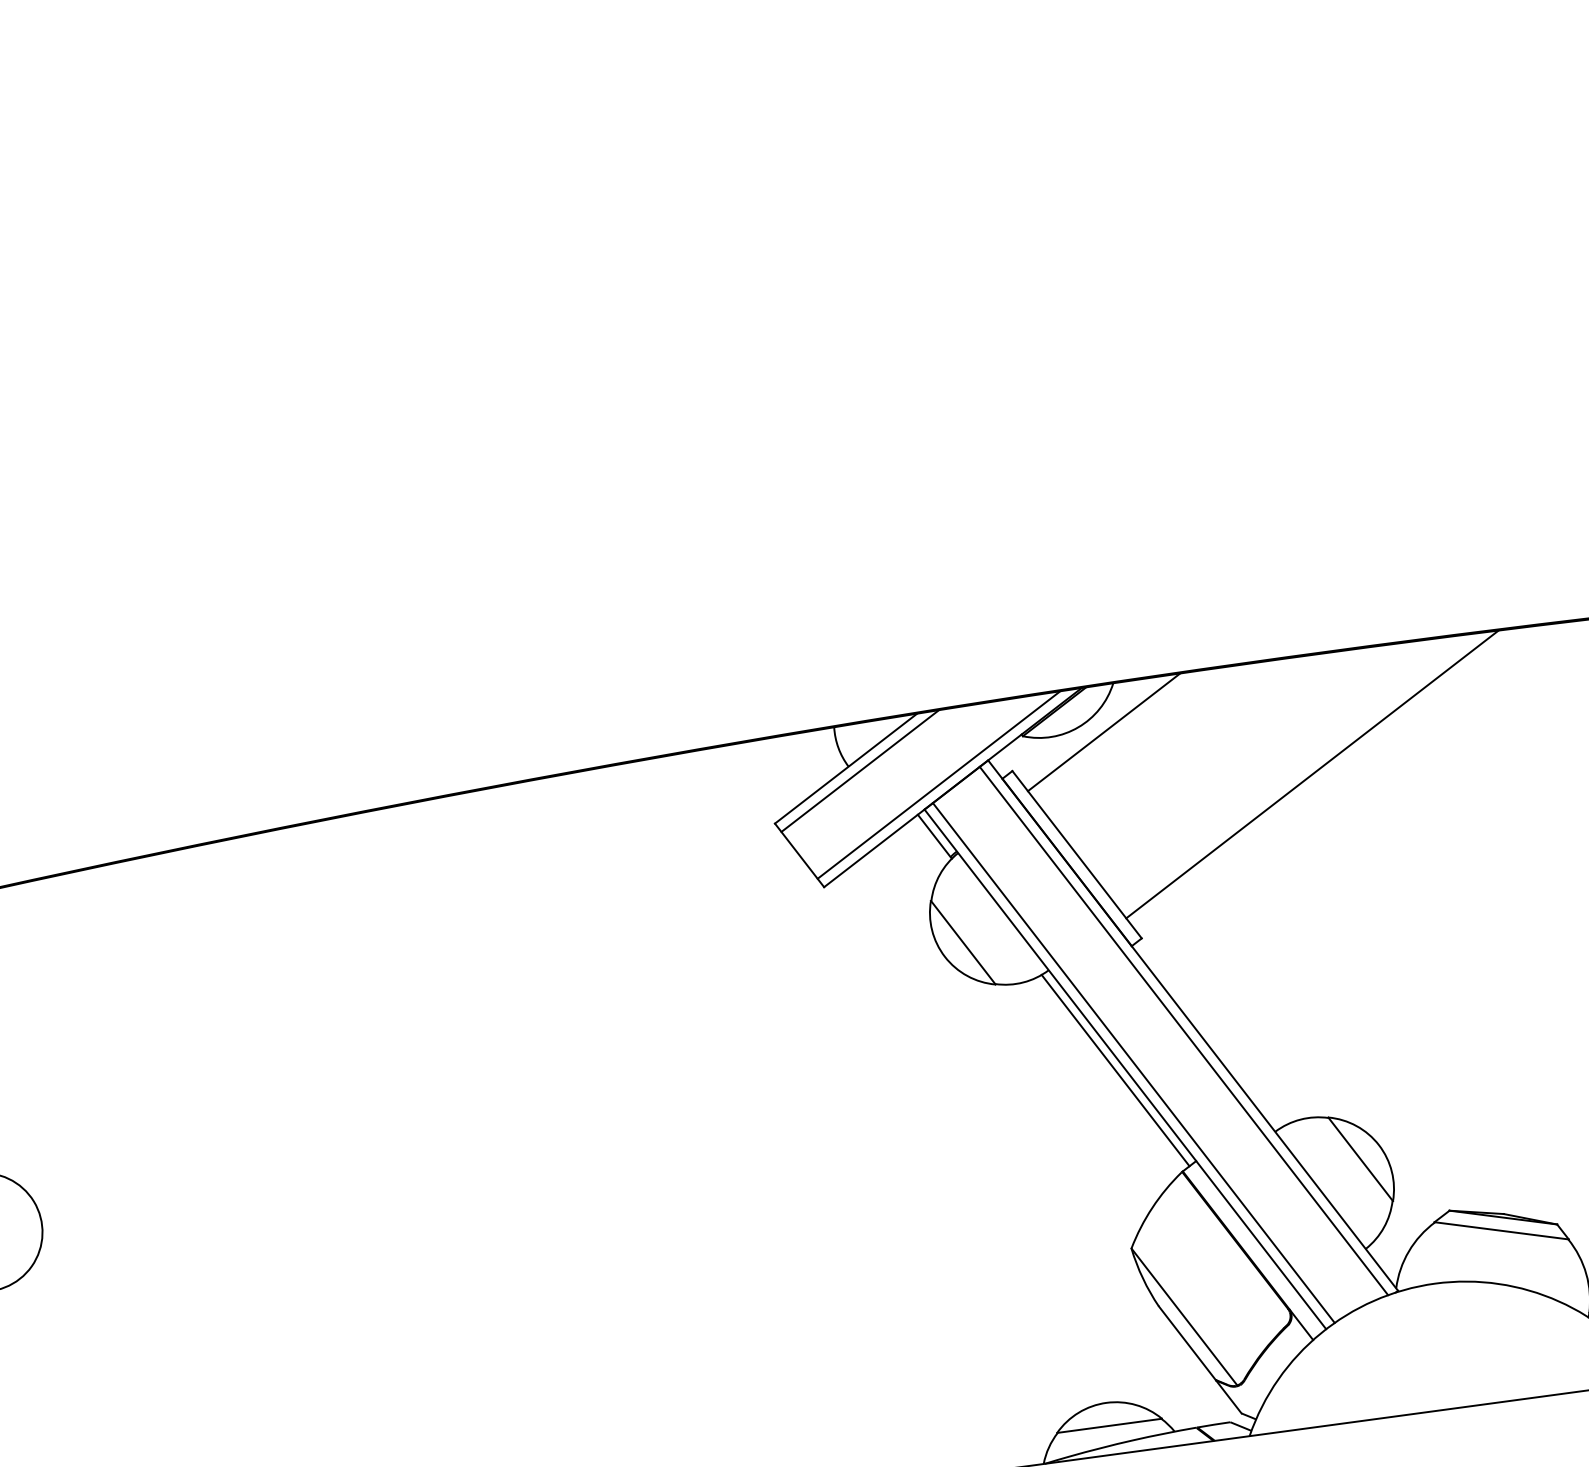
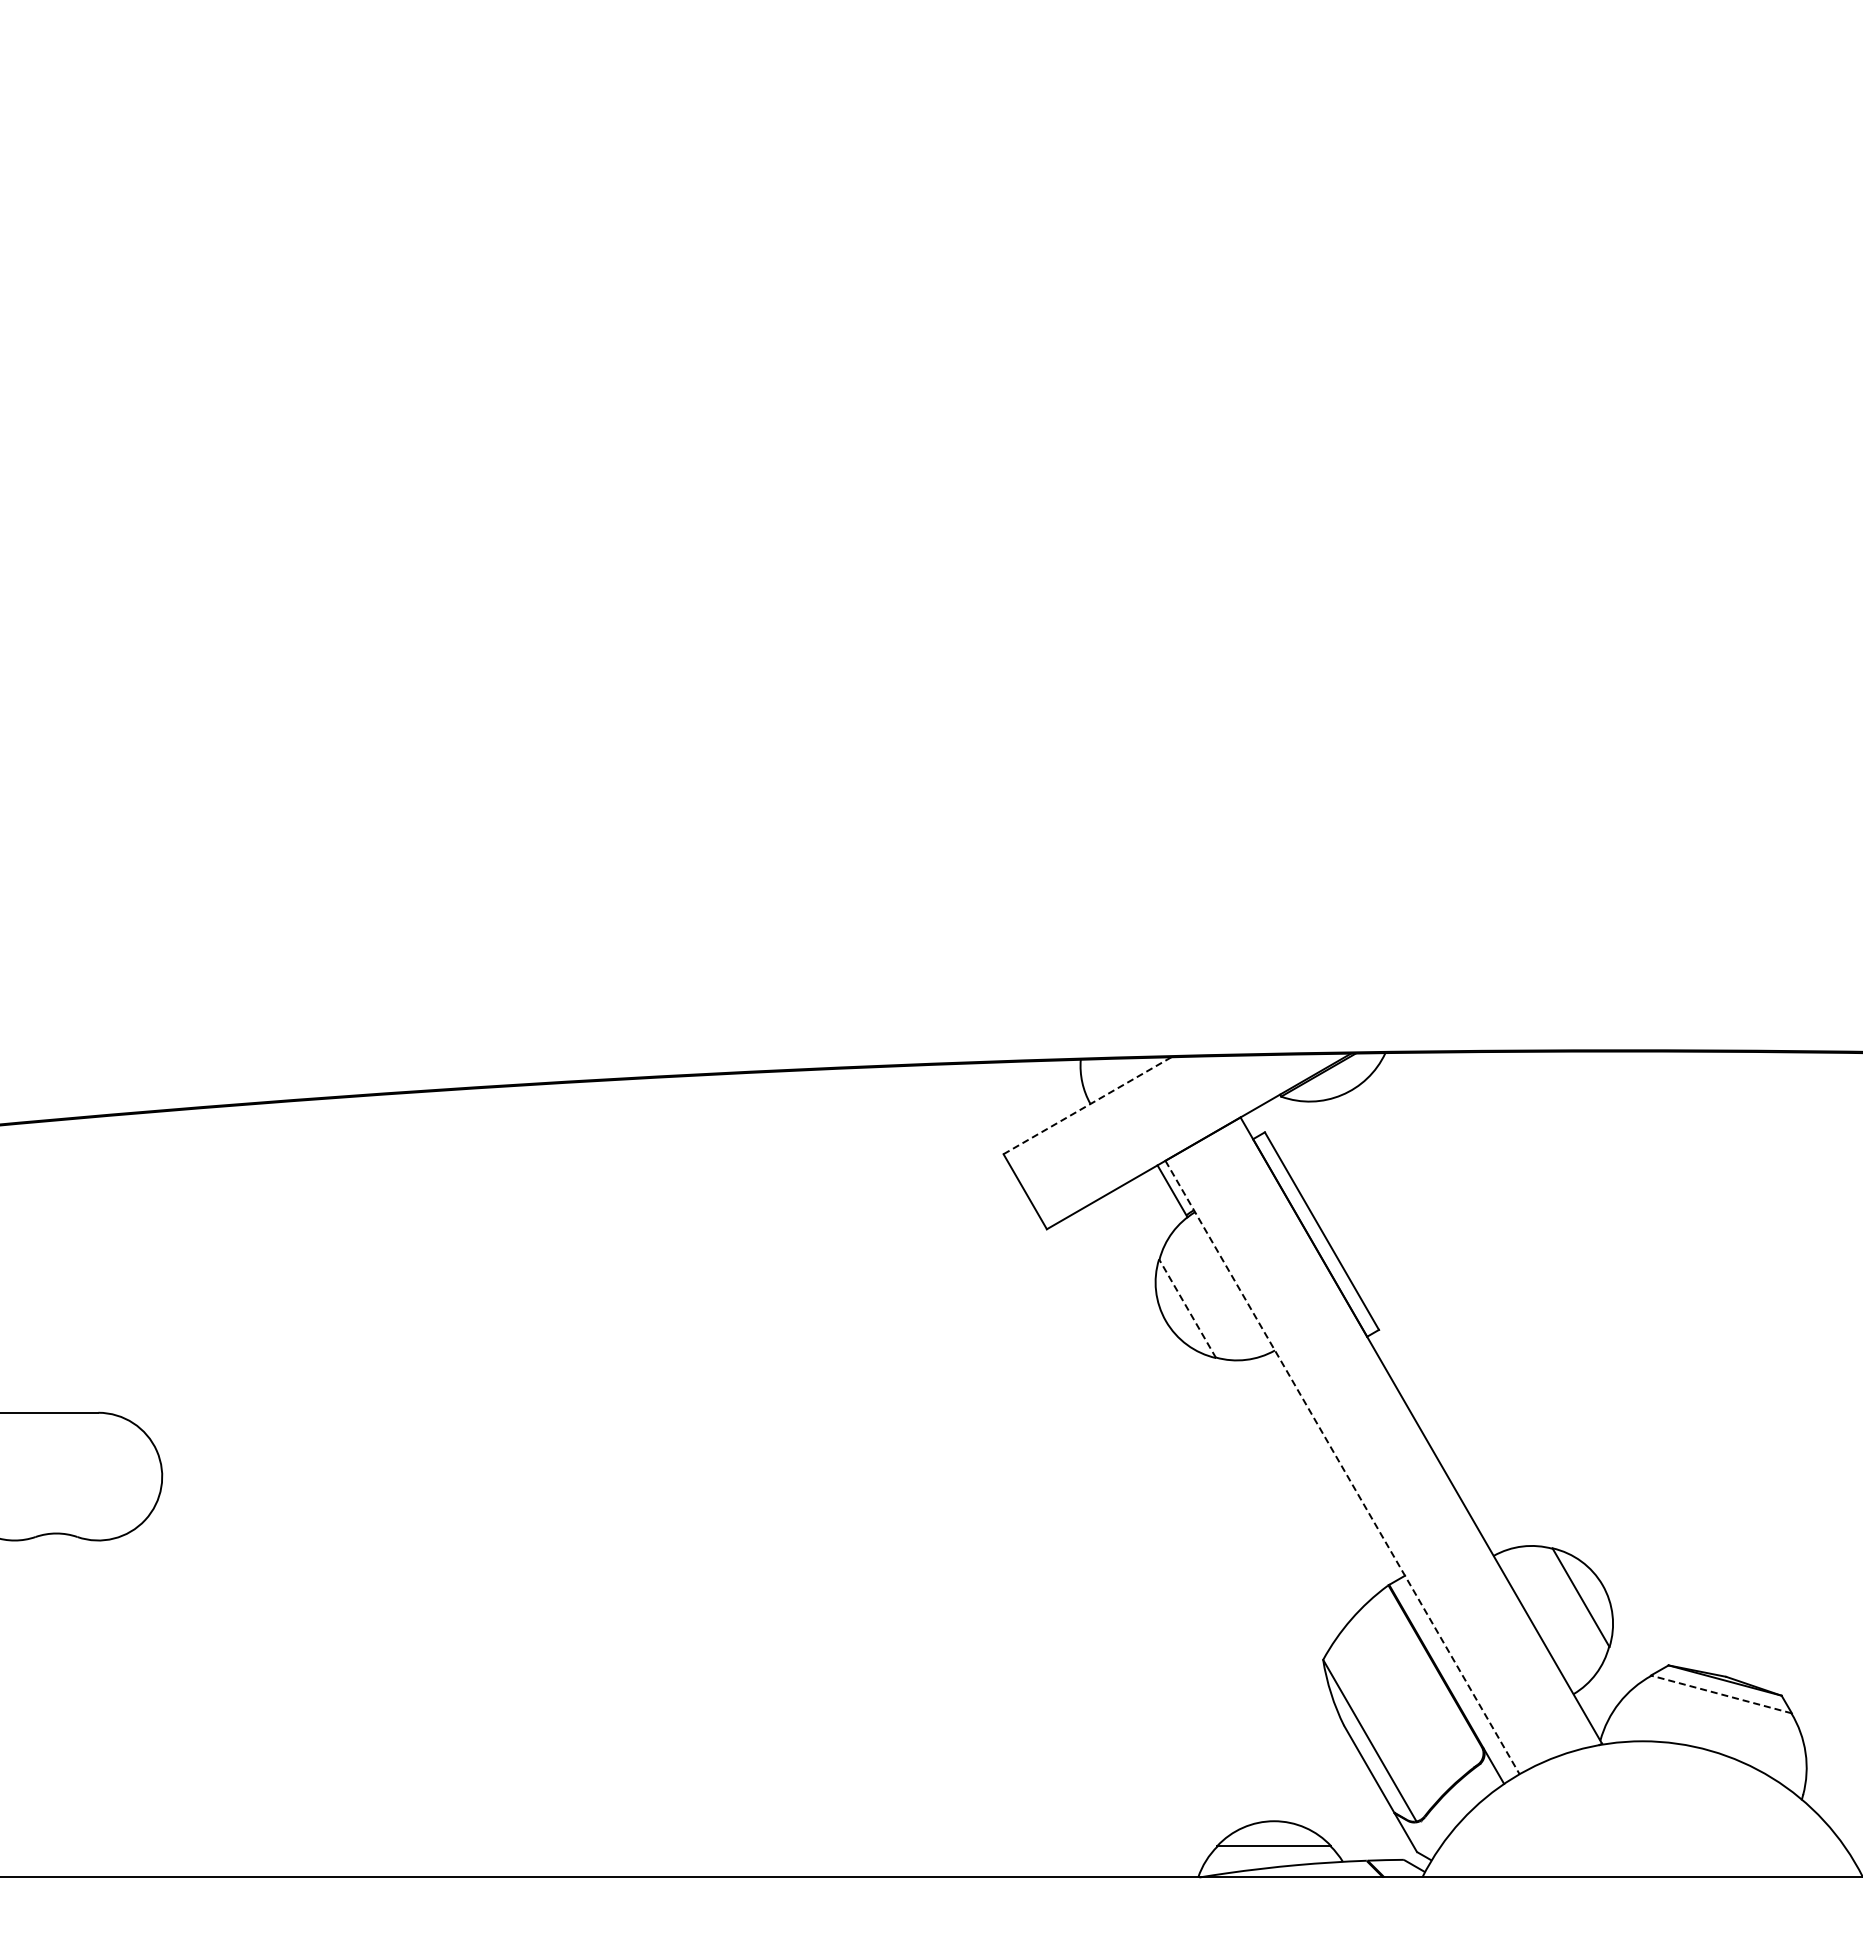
line: (1104, 732) -> (1368, 1104), removed
line: (846, 768) -> (1087, 1105), solid -> dashed
line: (860, 771) -> (1102, 1110), removed
line: (1311, 774) -> (1584, 1179), removed
line: (939, 784) -> (1184, 1136), removed
line: (963, 942) -> (1187, 1308), solid -> dashed
line: (1183, 1030) -> (1410, 1434), removed
line: (1133, 1062) -> (1352, 1461), removed
line: (1125, 1069) -> (1342, 1467), solid -> dashed
line: (1115, 1070) -> (1331, 1467), removed
line: (1500, 1230) -> (1720, 1694), solid -> dashed

